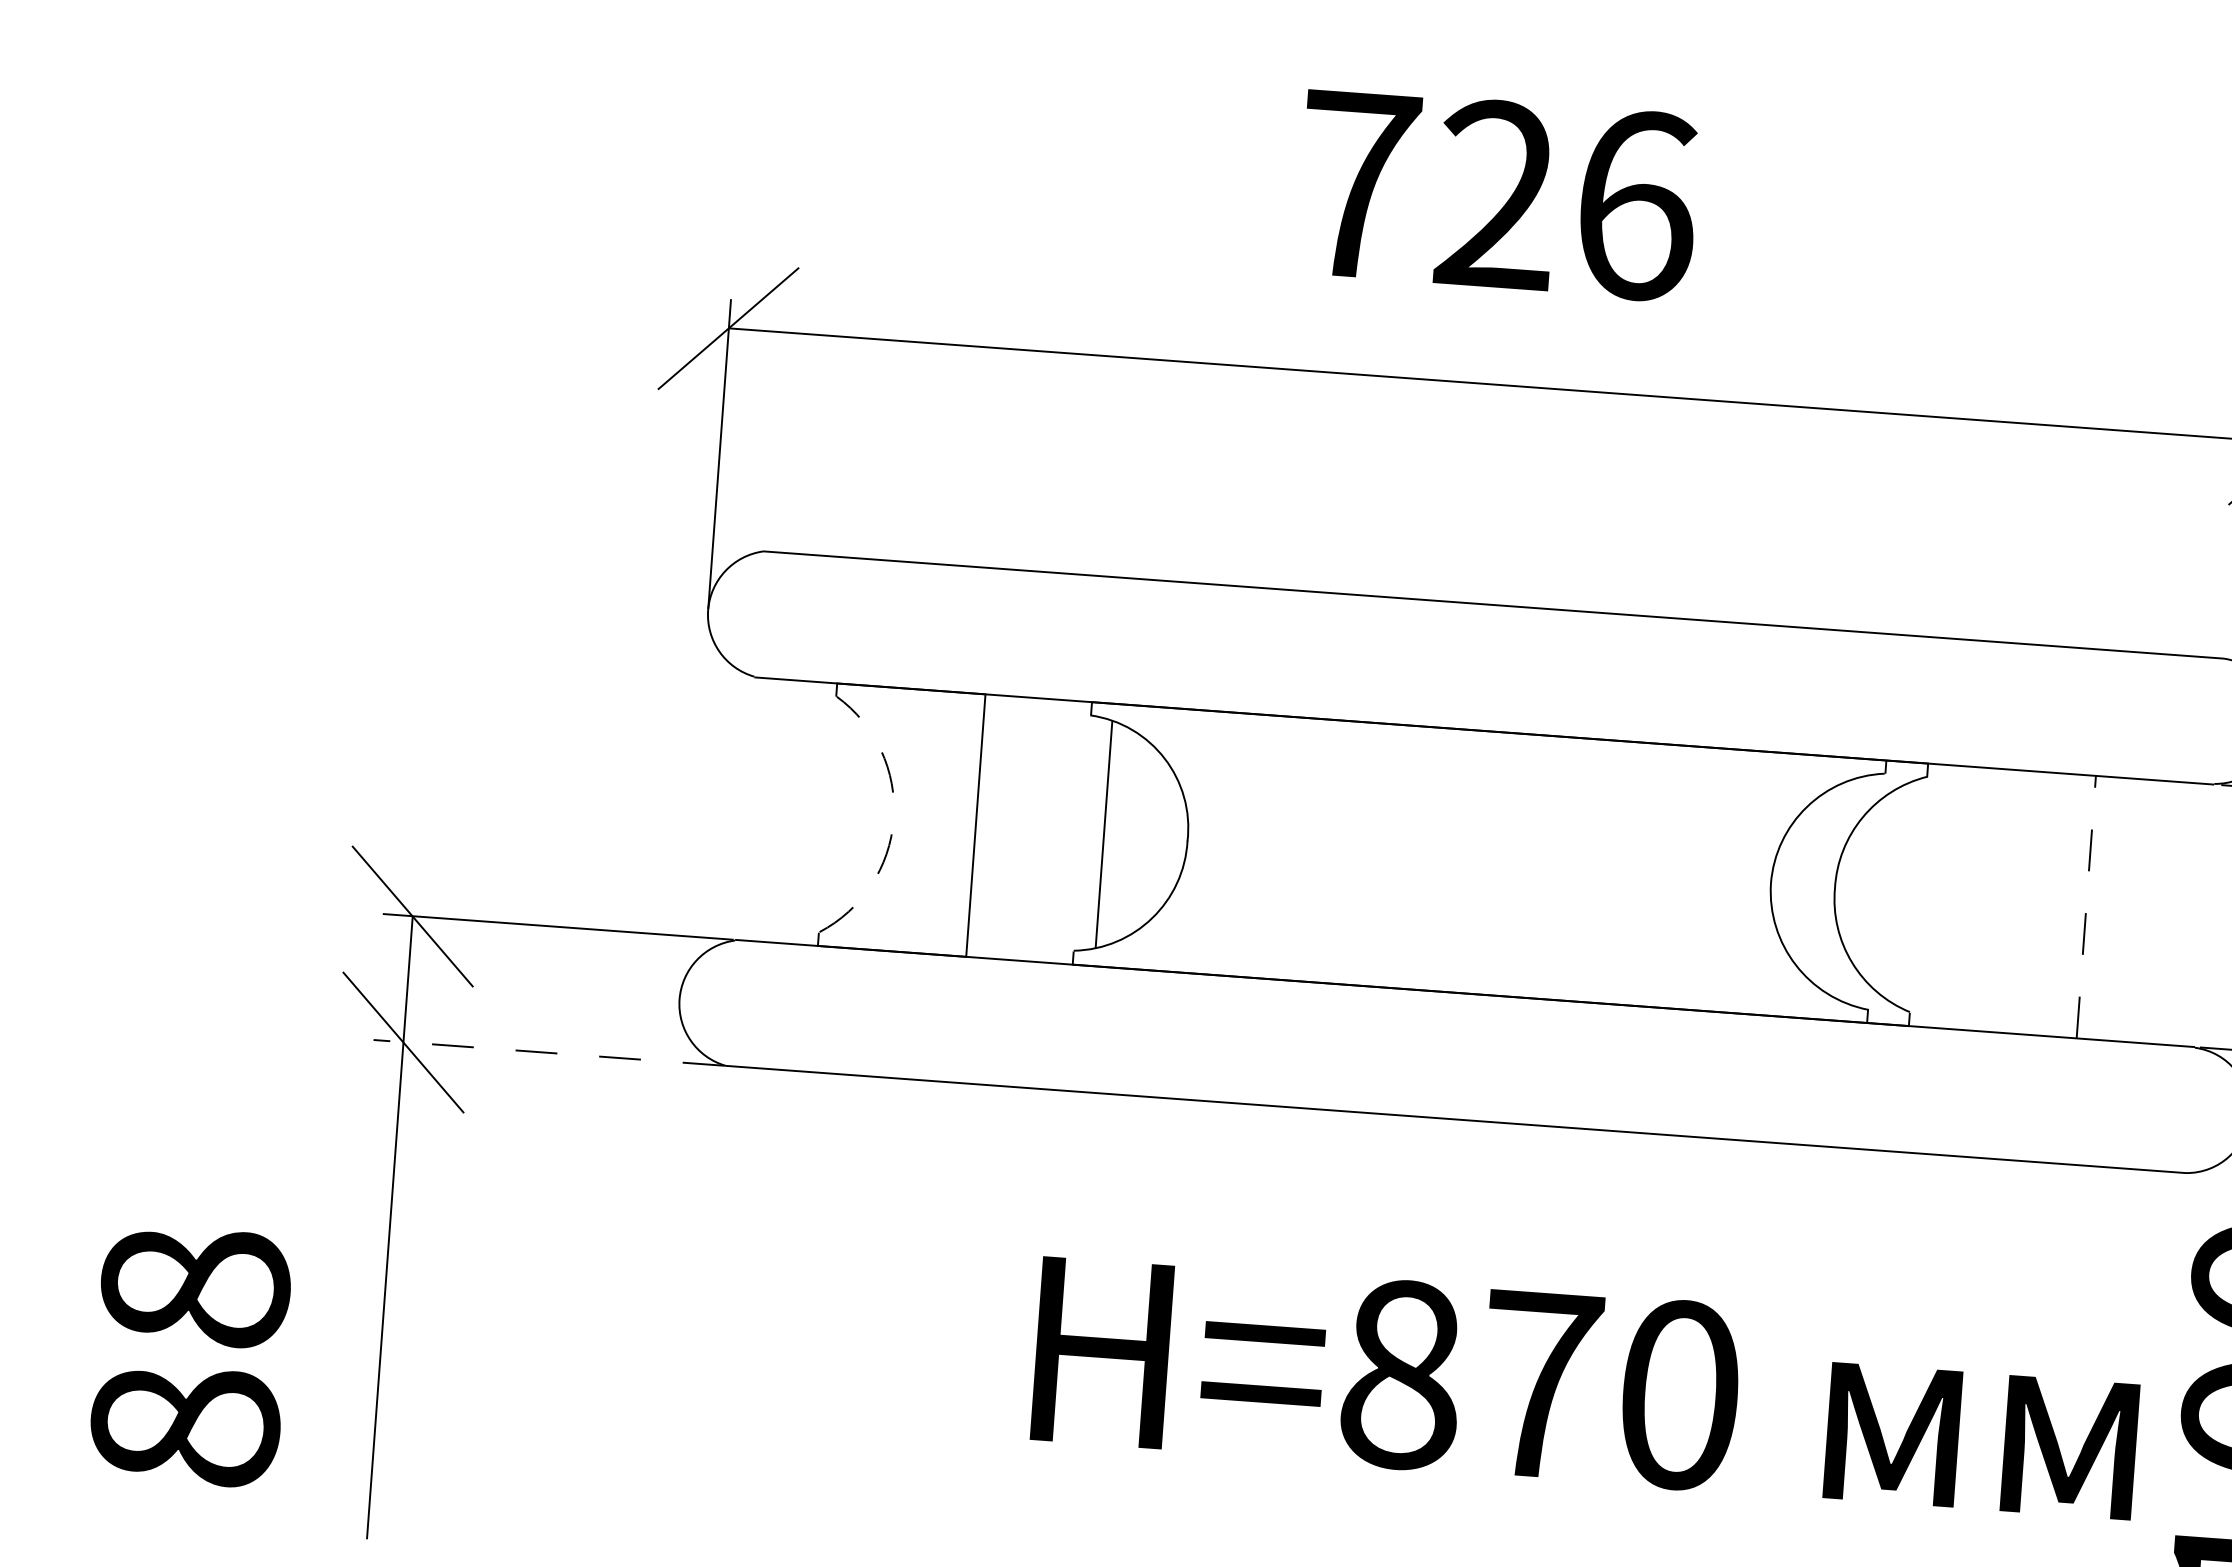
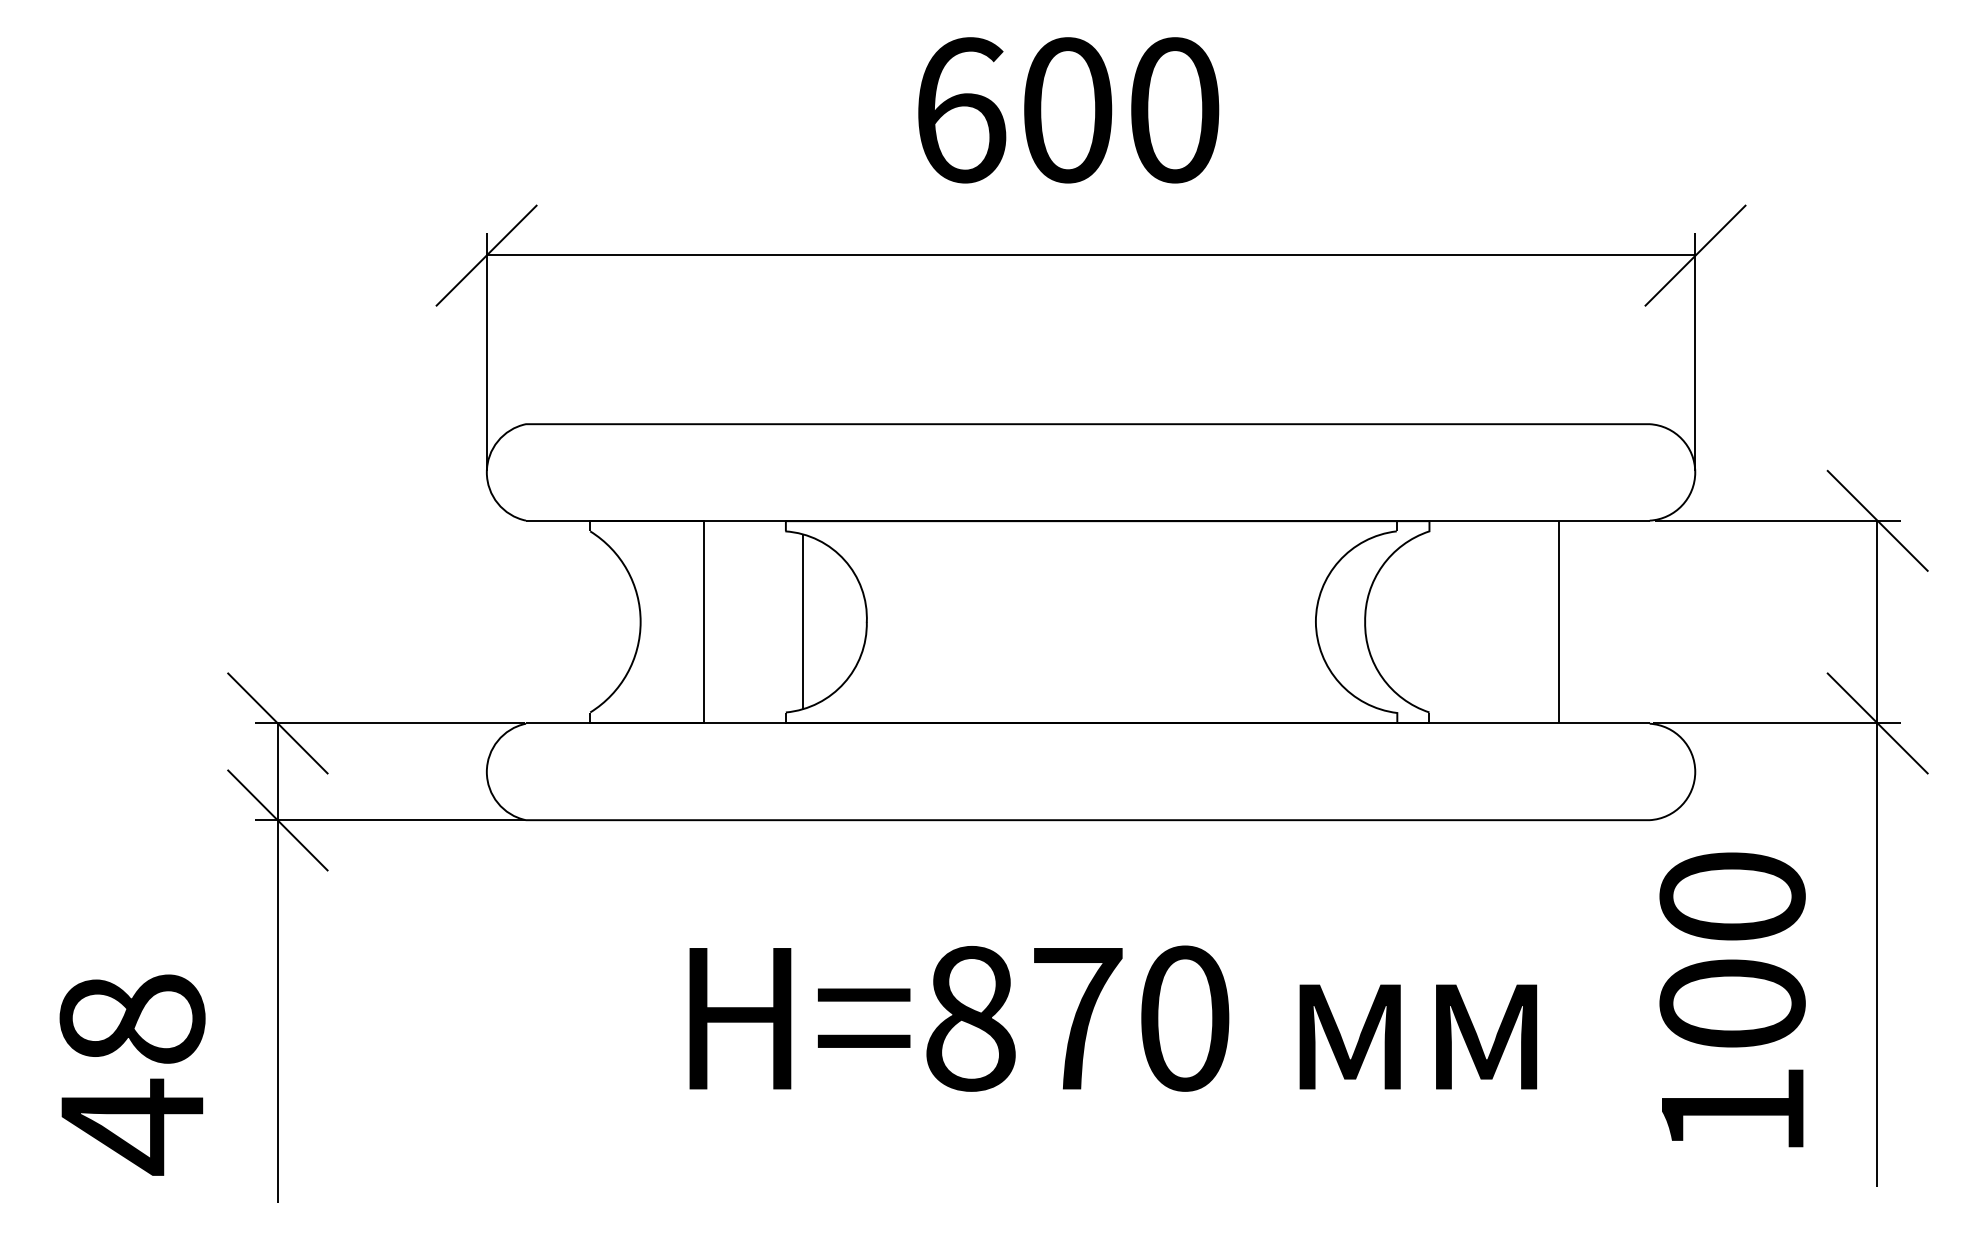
text: (1498, 195) -> (1068, 110), 726 -> 600
arc: (893, 818) -> (640, 621), dashed -> solid
line: (2086, 906) -> (1558, 621), dashed -> solid
line: (548, 1053) -> (389, 820), dashed -> solid
text: (1587, 1388) -> (1113, 1018), moved
text: (185, 1426) -> (132, 1126), 88 -> 48

